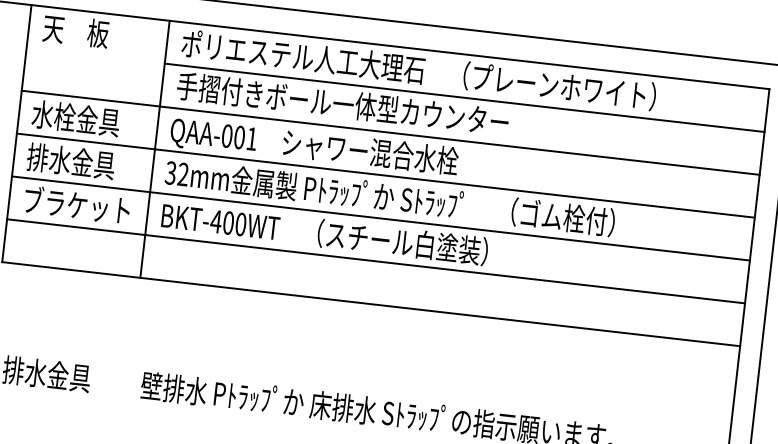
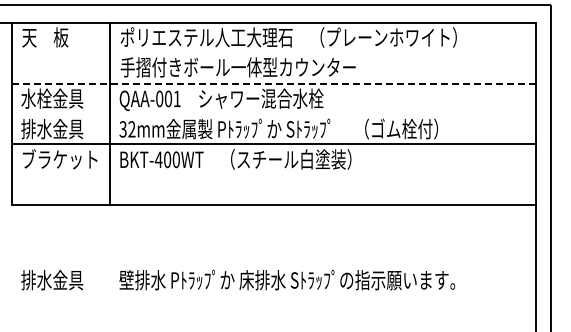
line: (463, 98) -> (322, 53), removed
line: (390, 132) -> (273, 83), solid -> dashed
line: (385, 174) -> (273, 113), removed
line: (375, 260) -> (273, 174), removed

